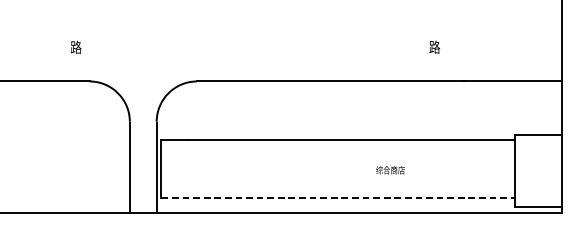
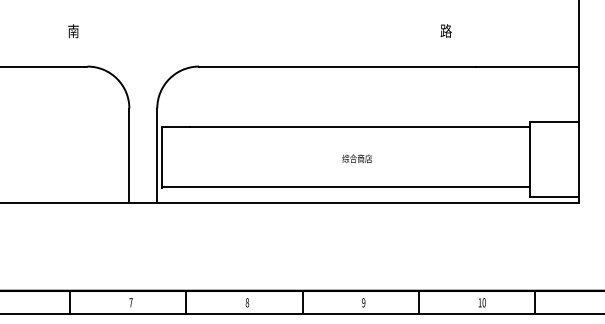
text: (76, 47) -> (73, 31), 路 -> 南
text: (389, 169) -> (356, 158), moved
line: (338, 197) -> (346, 187), dashed -> solid

